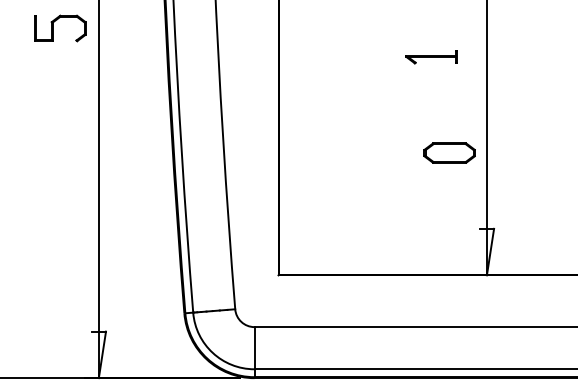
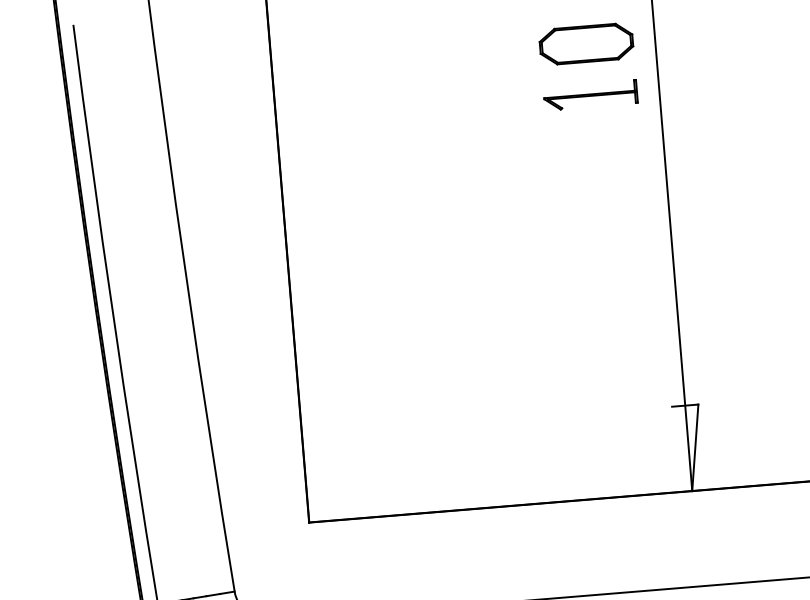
part: (431, 57) -> (590, 96), moved
part: (449, 152) -> (586, 43), moved

